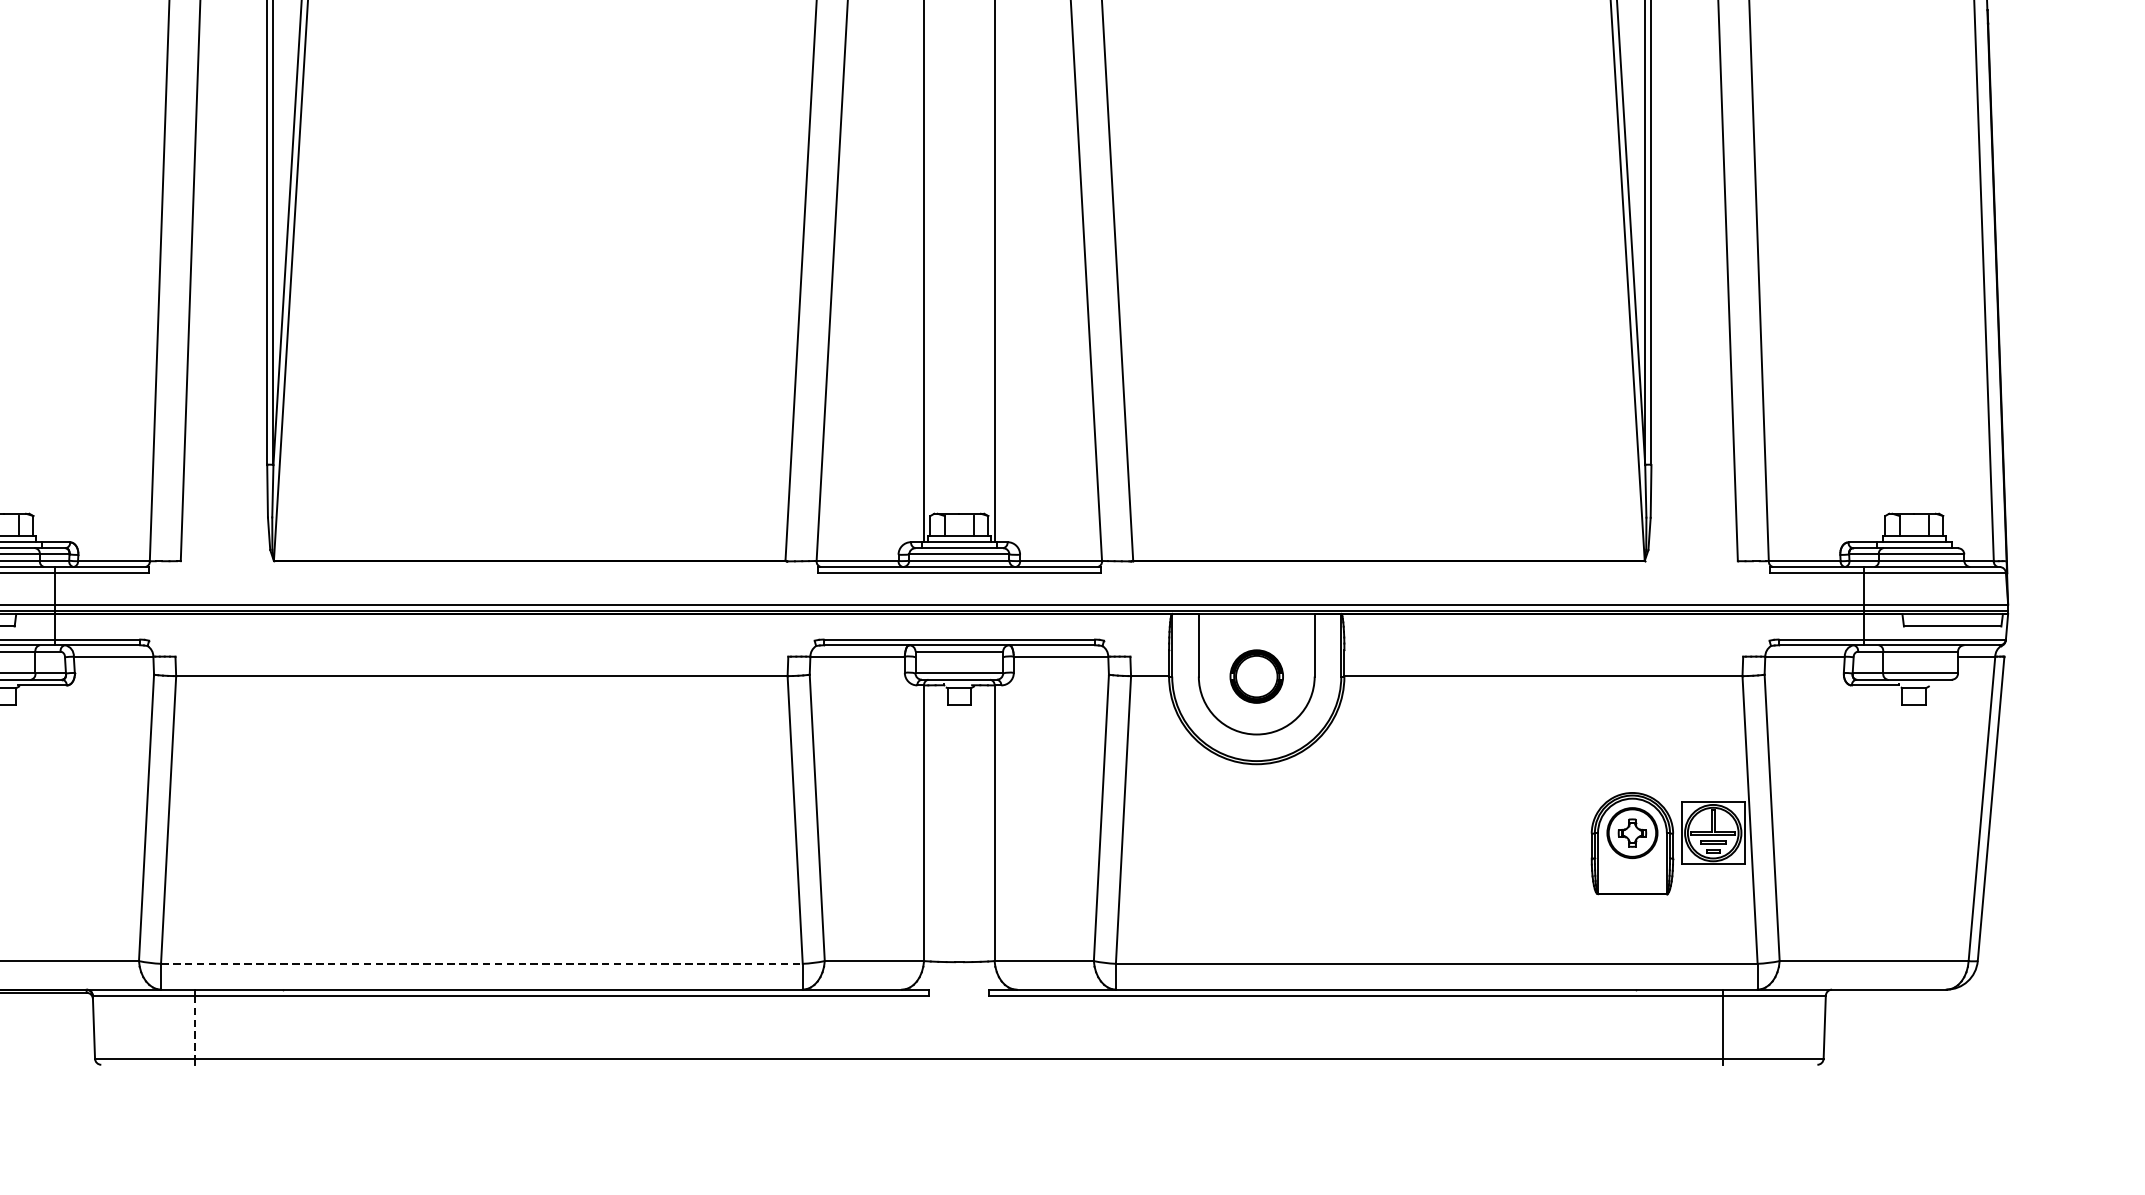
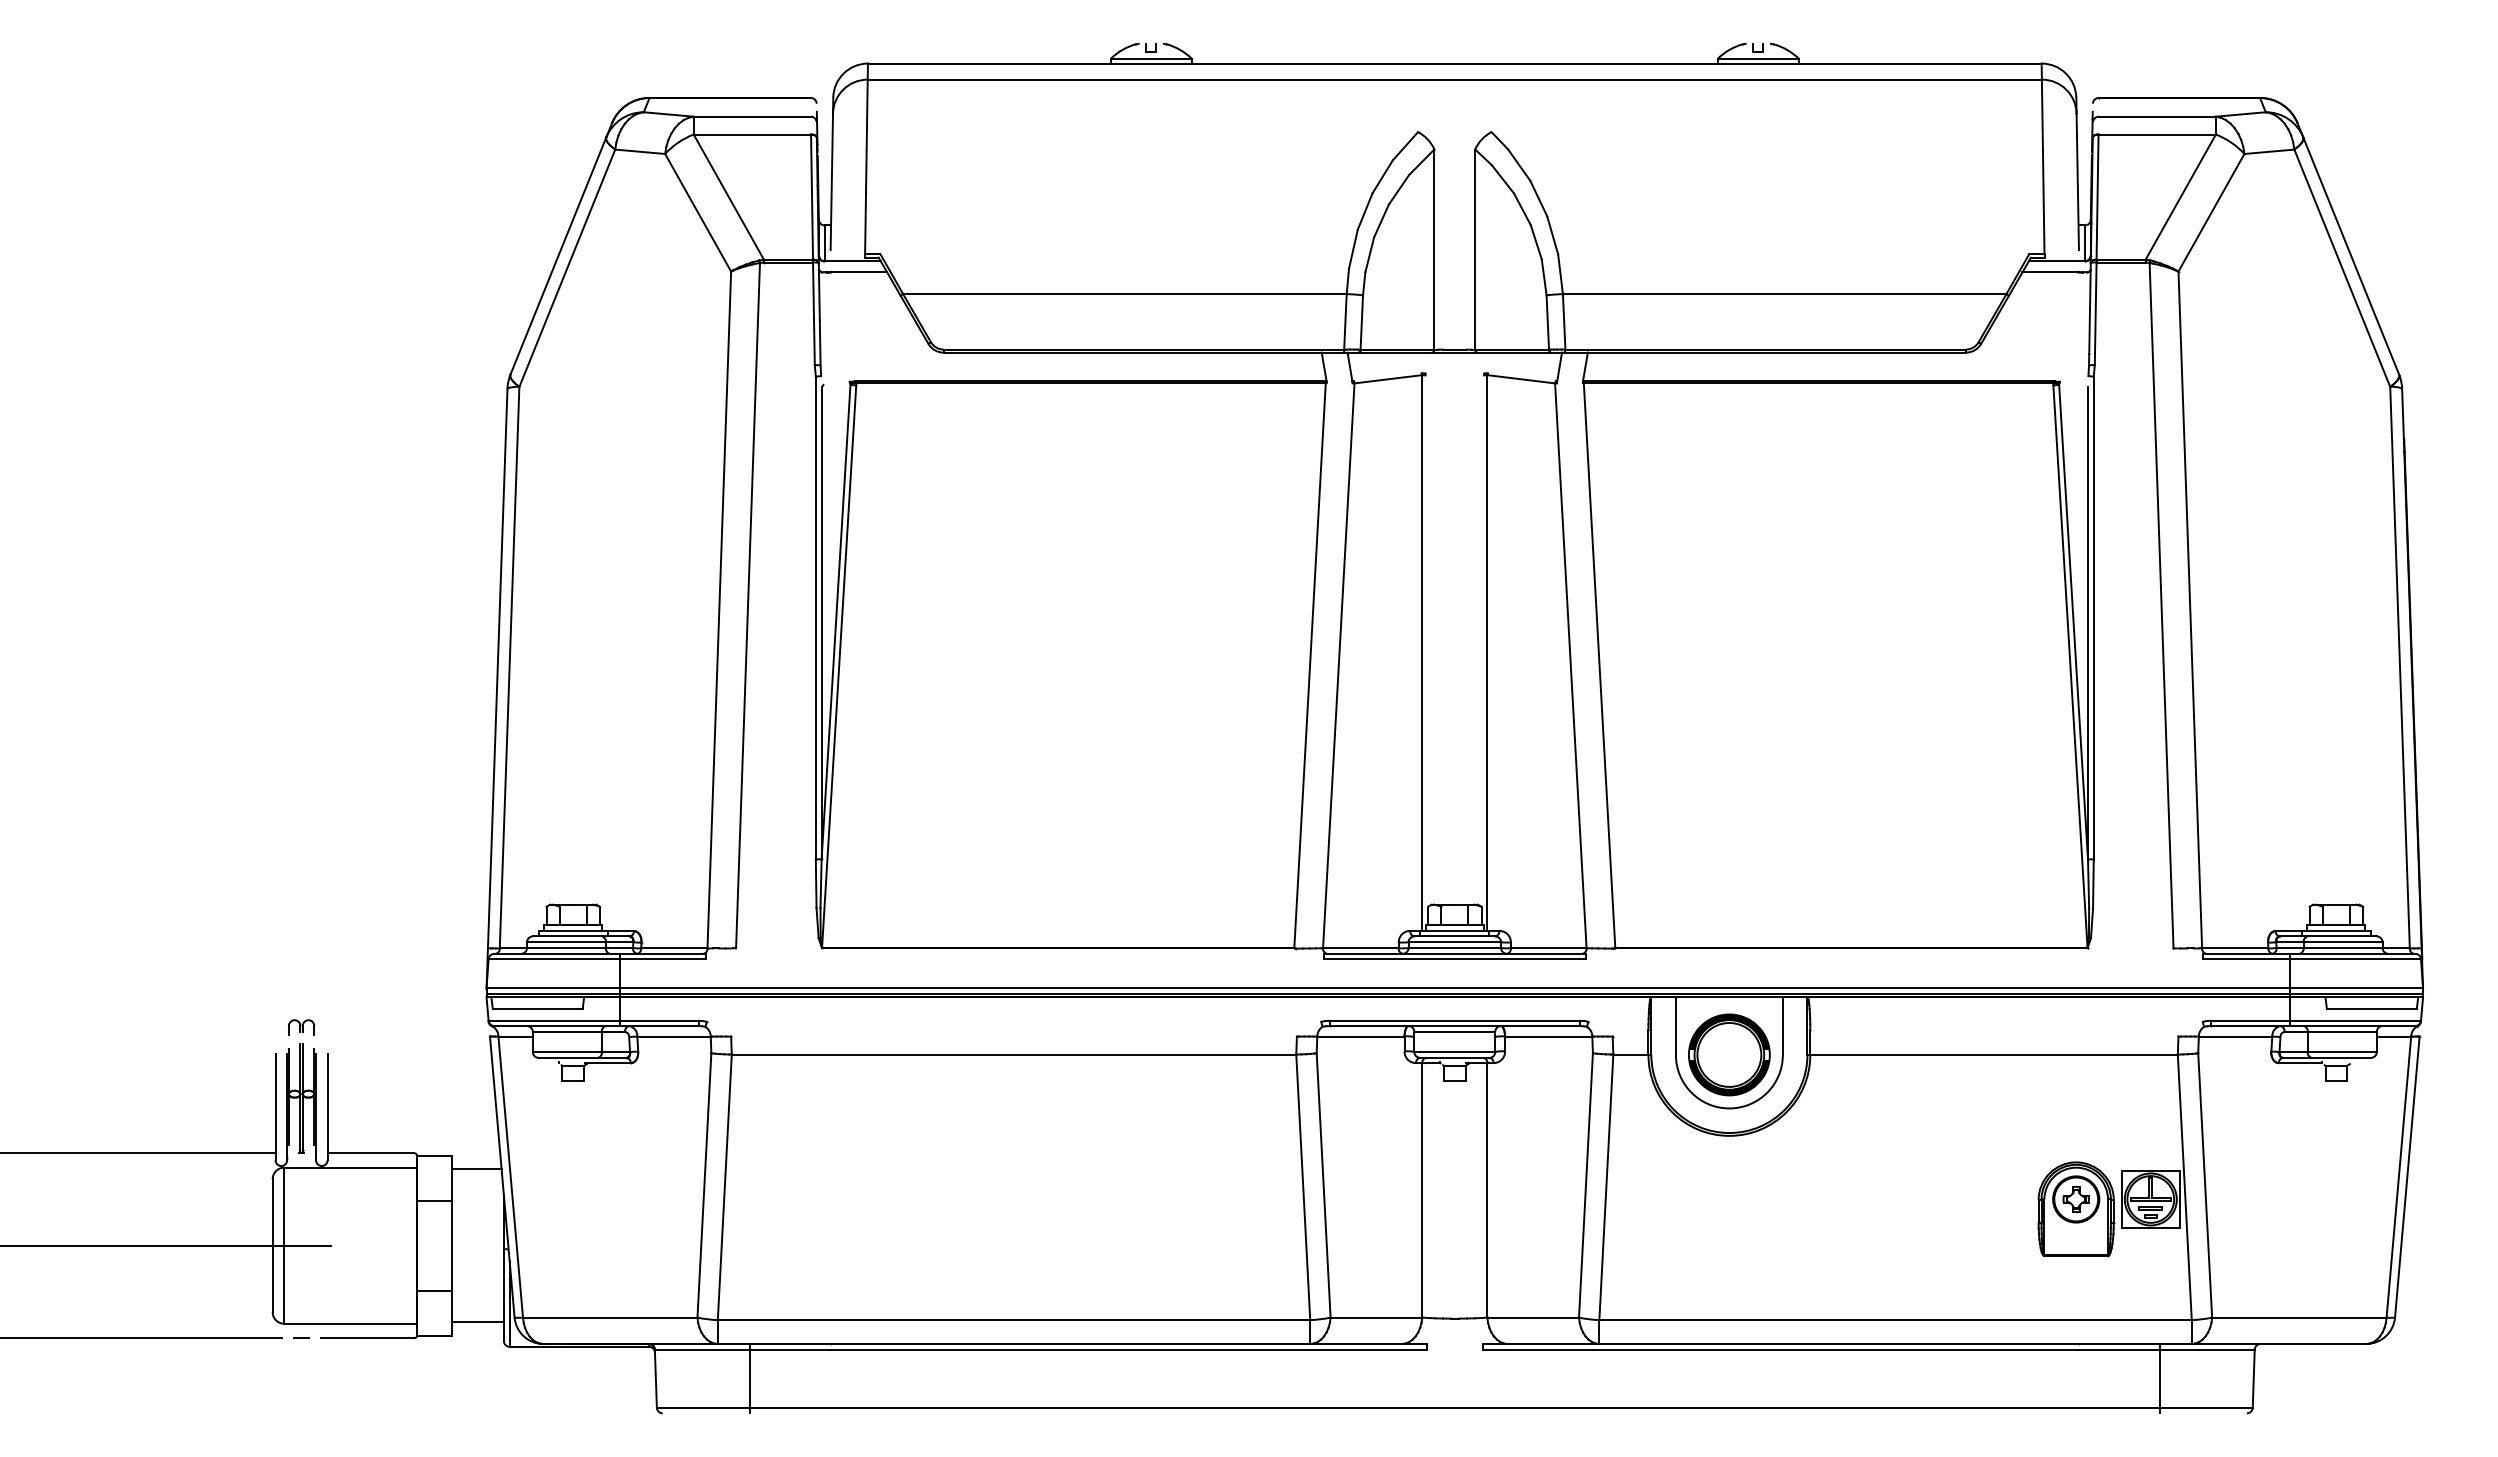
part: (1256, 676) -> (1729, 1054), size x1.67
line: (482, 964) -> (1014, 1320), dashed -> solid
line: (195, 1028) -> (749, 1379), dashed -> solid

